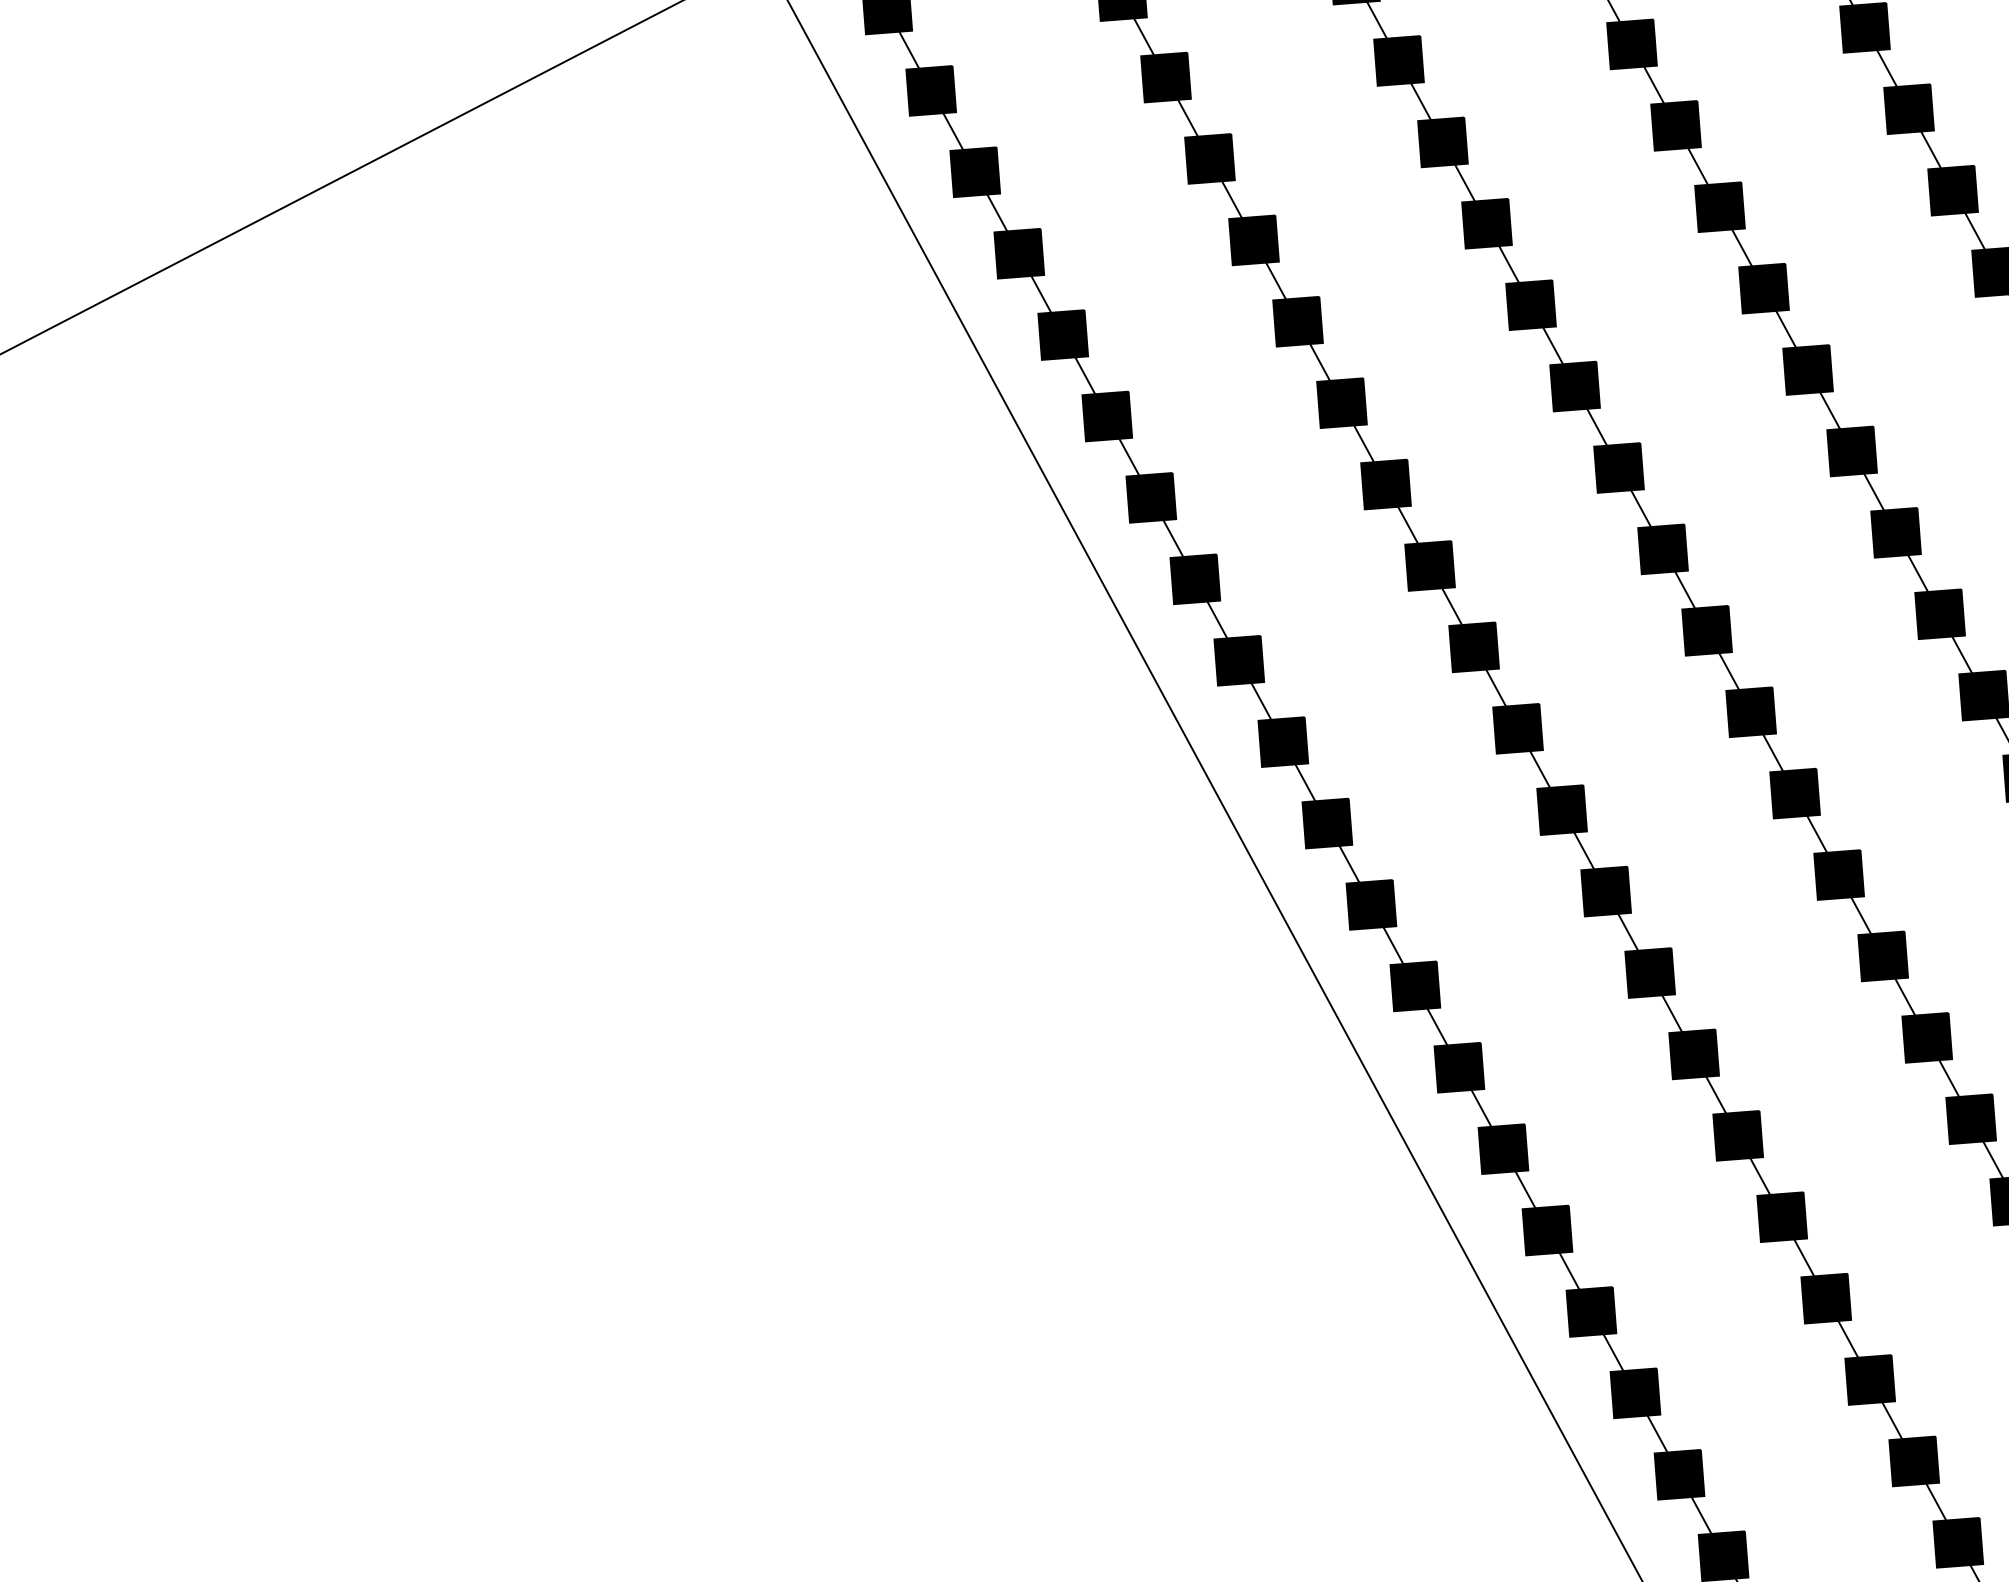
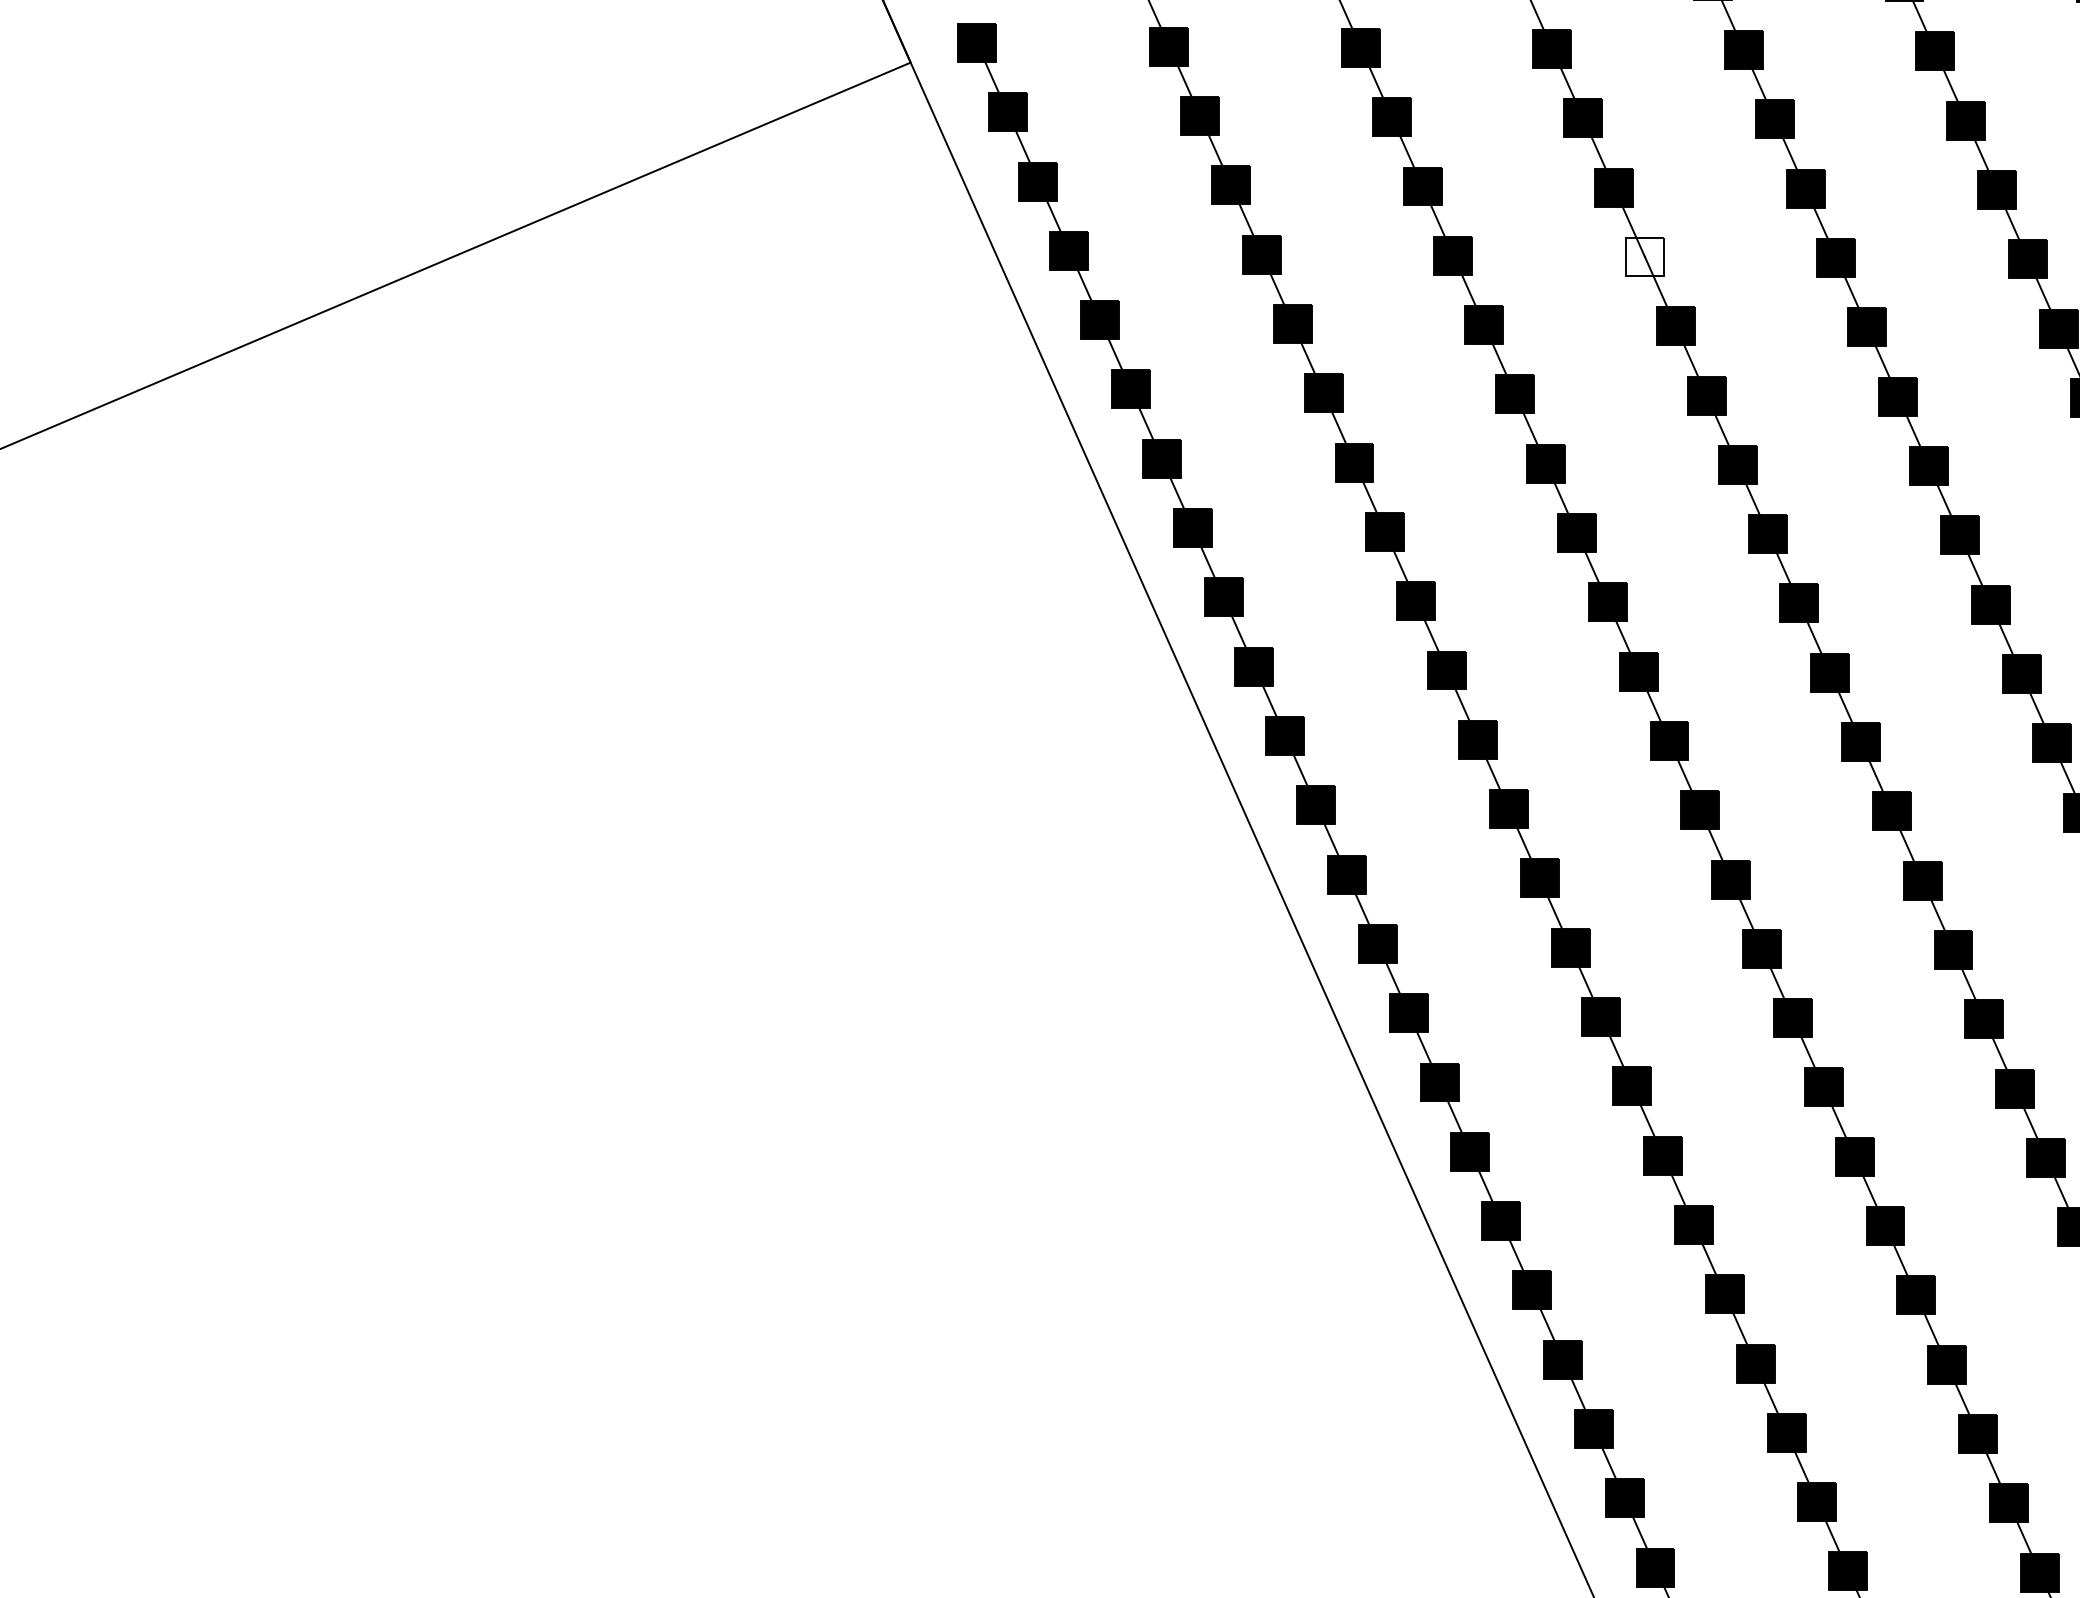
fill: (1675, 125) -> (1644, 256), removed

